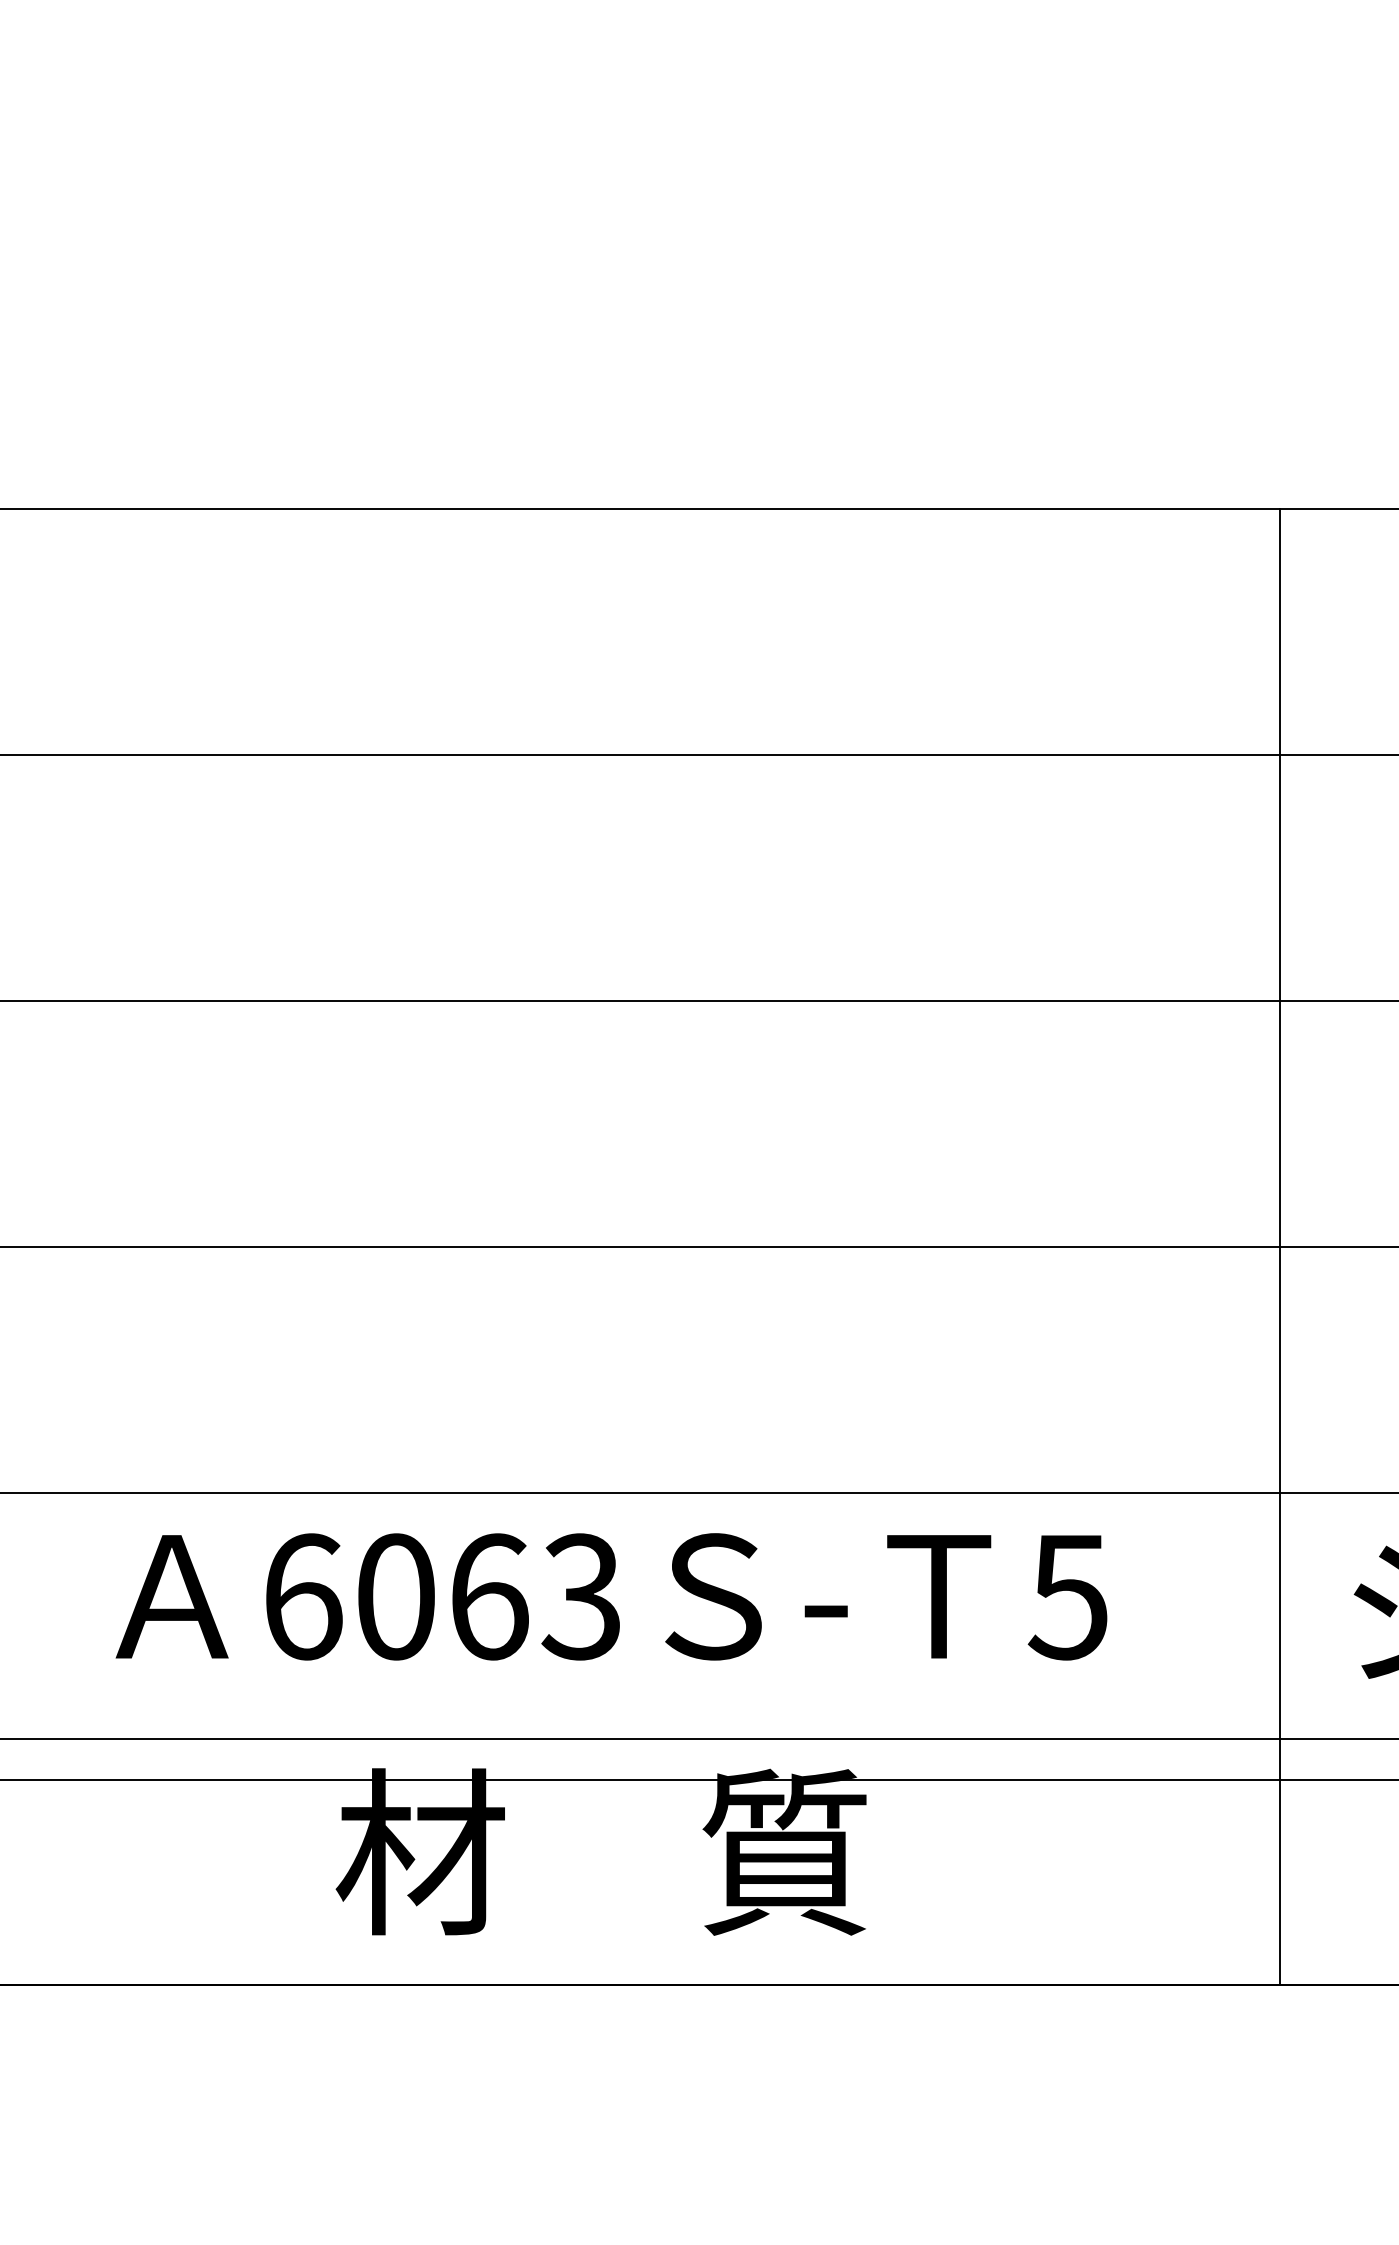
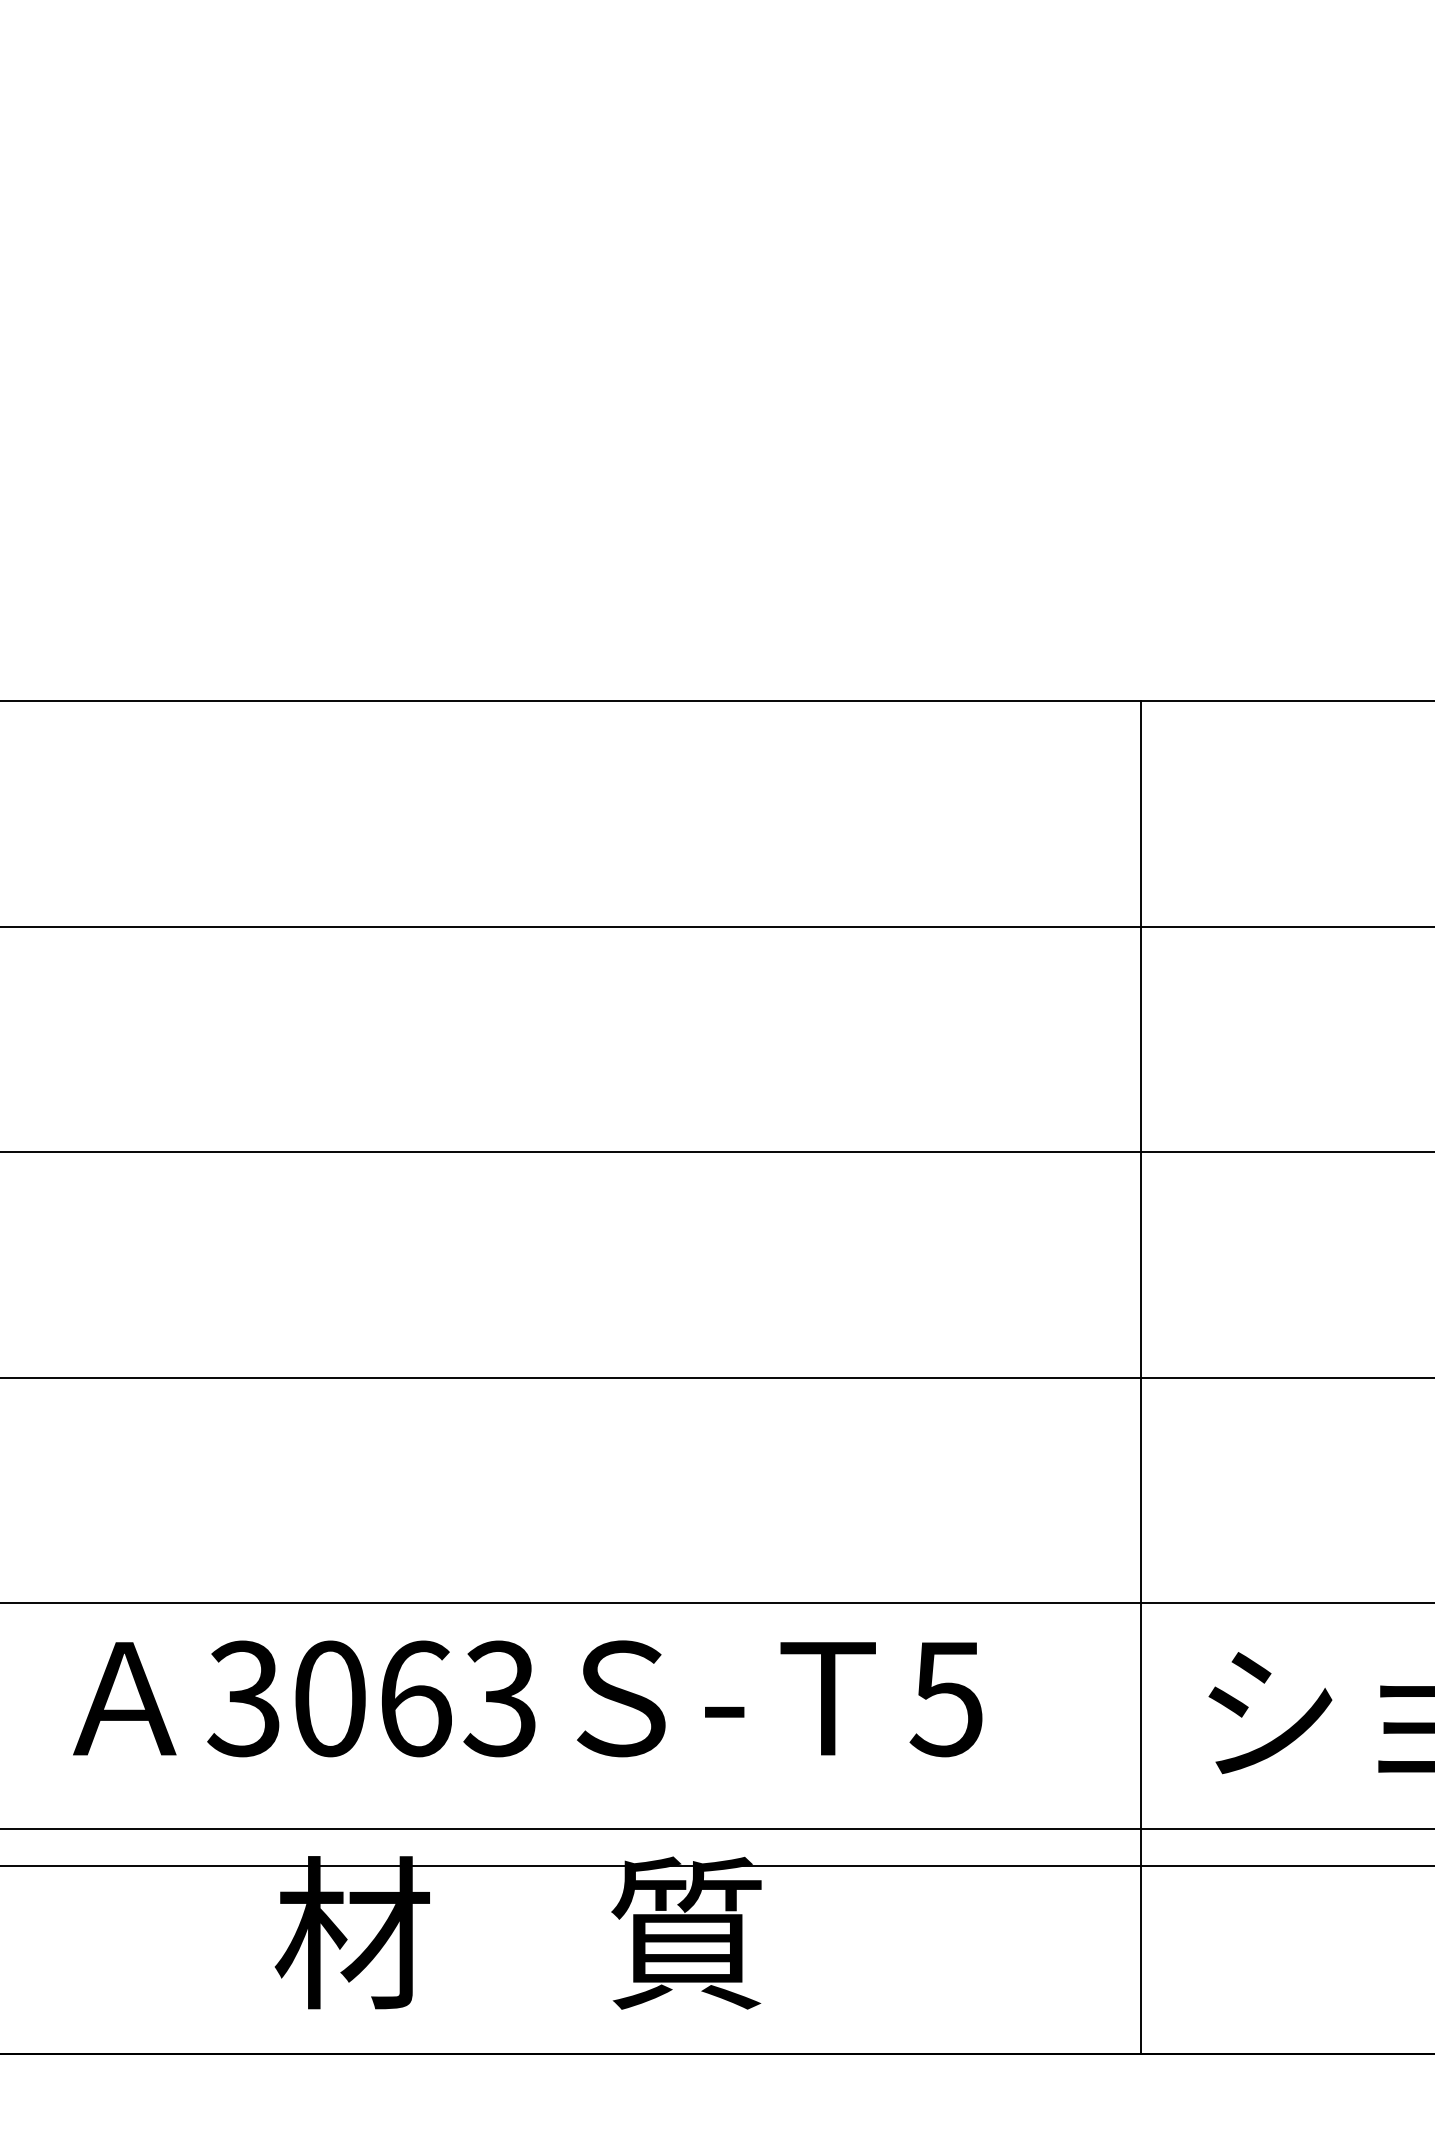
text: (302, 1596) -> (244, 1698), 6063 -> 3063

